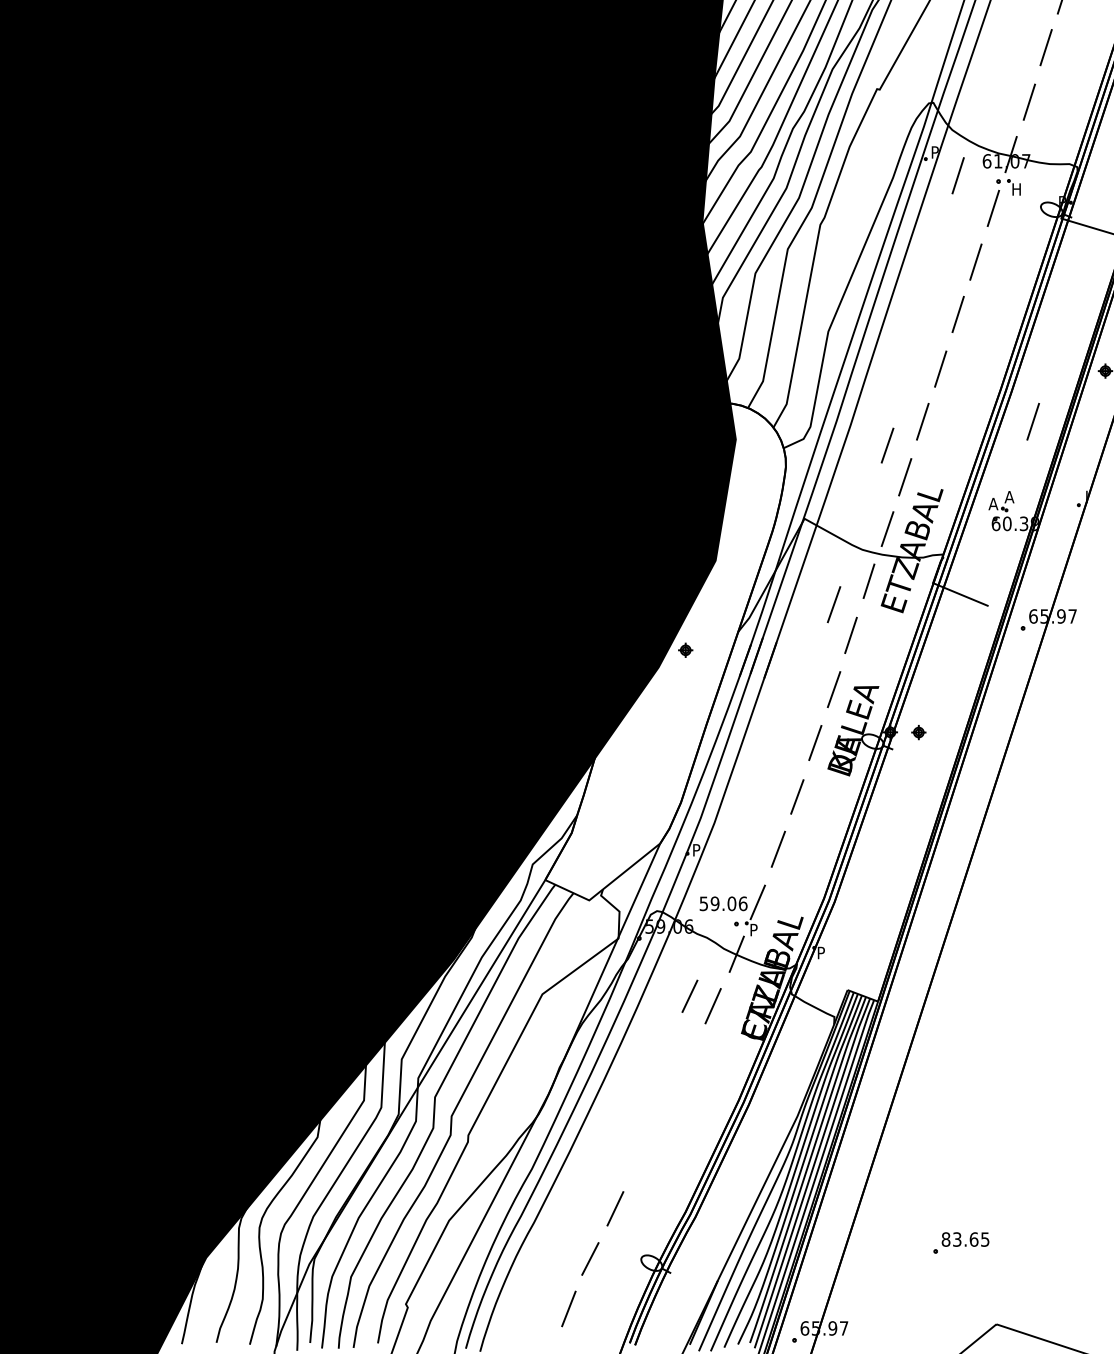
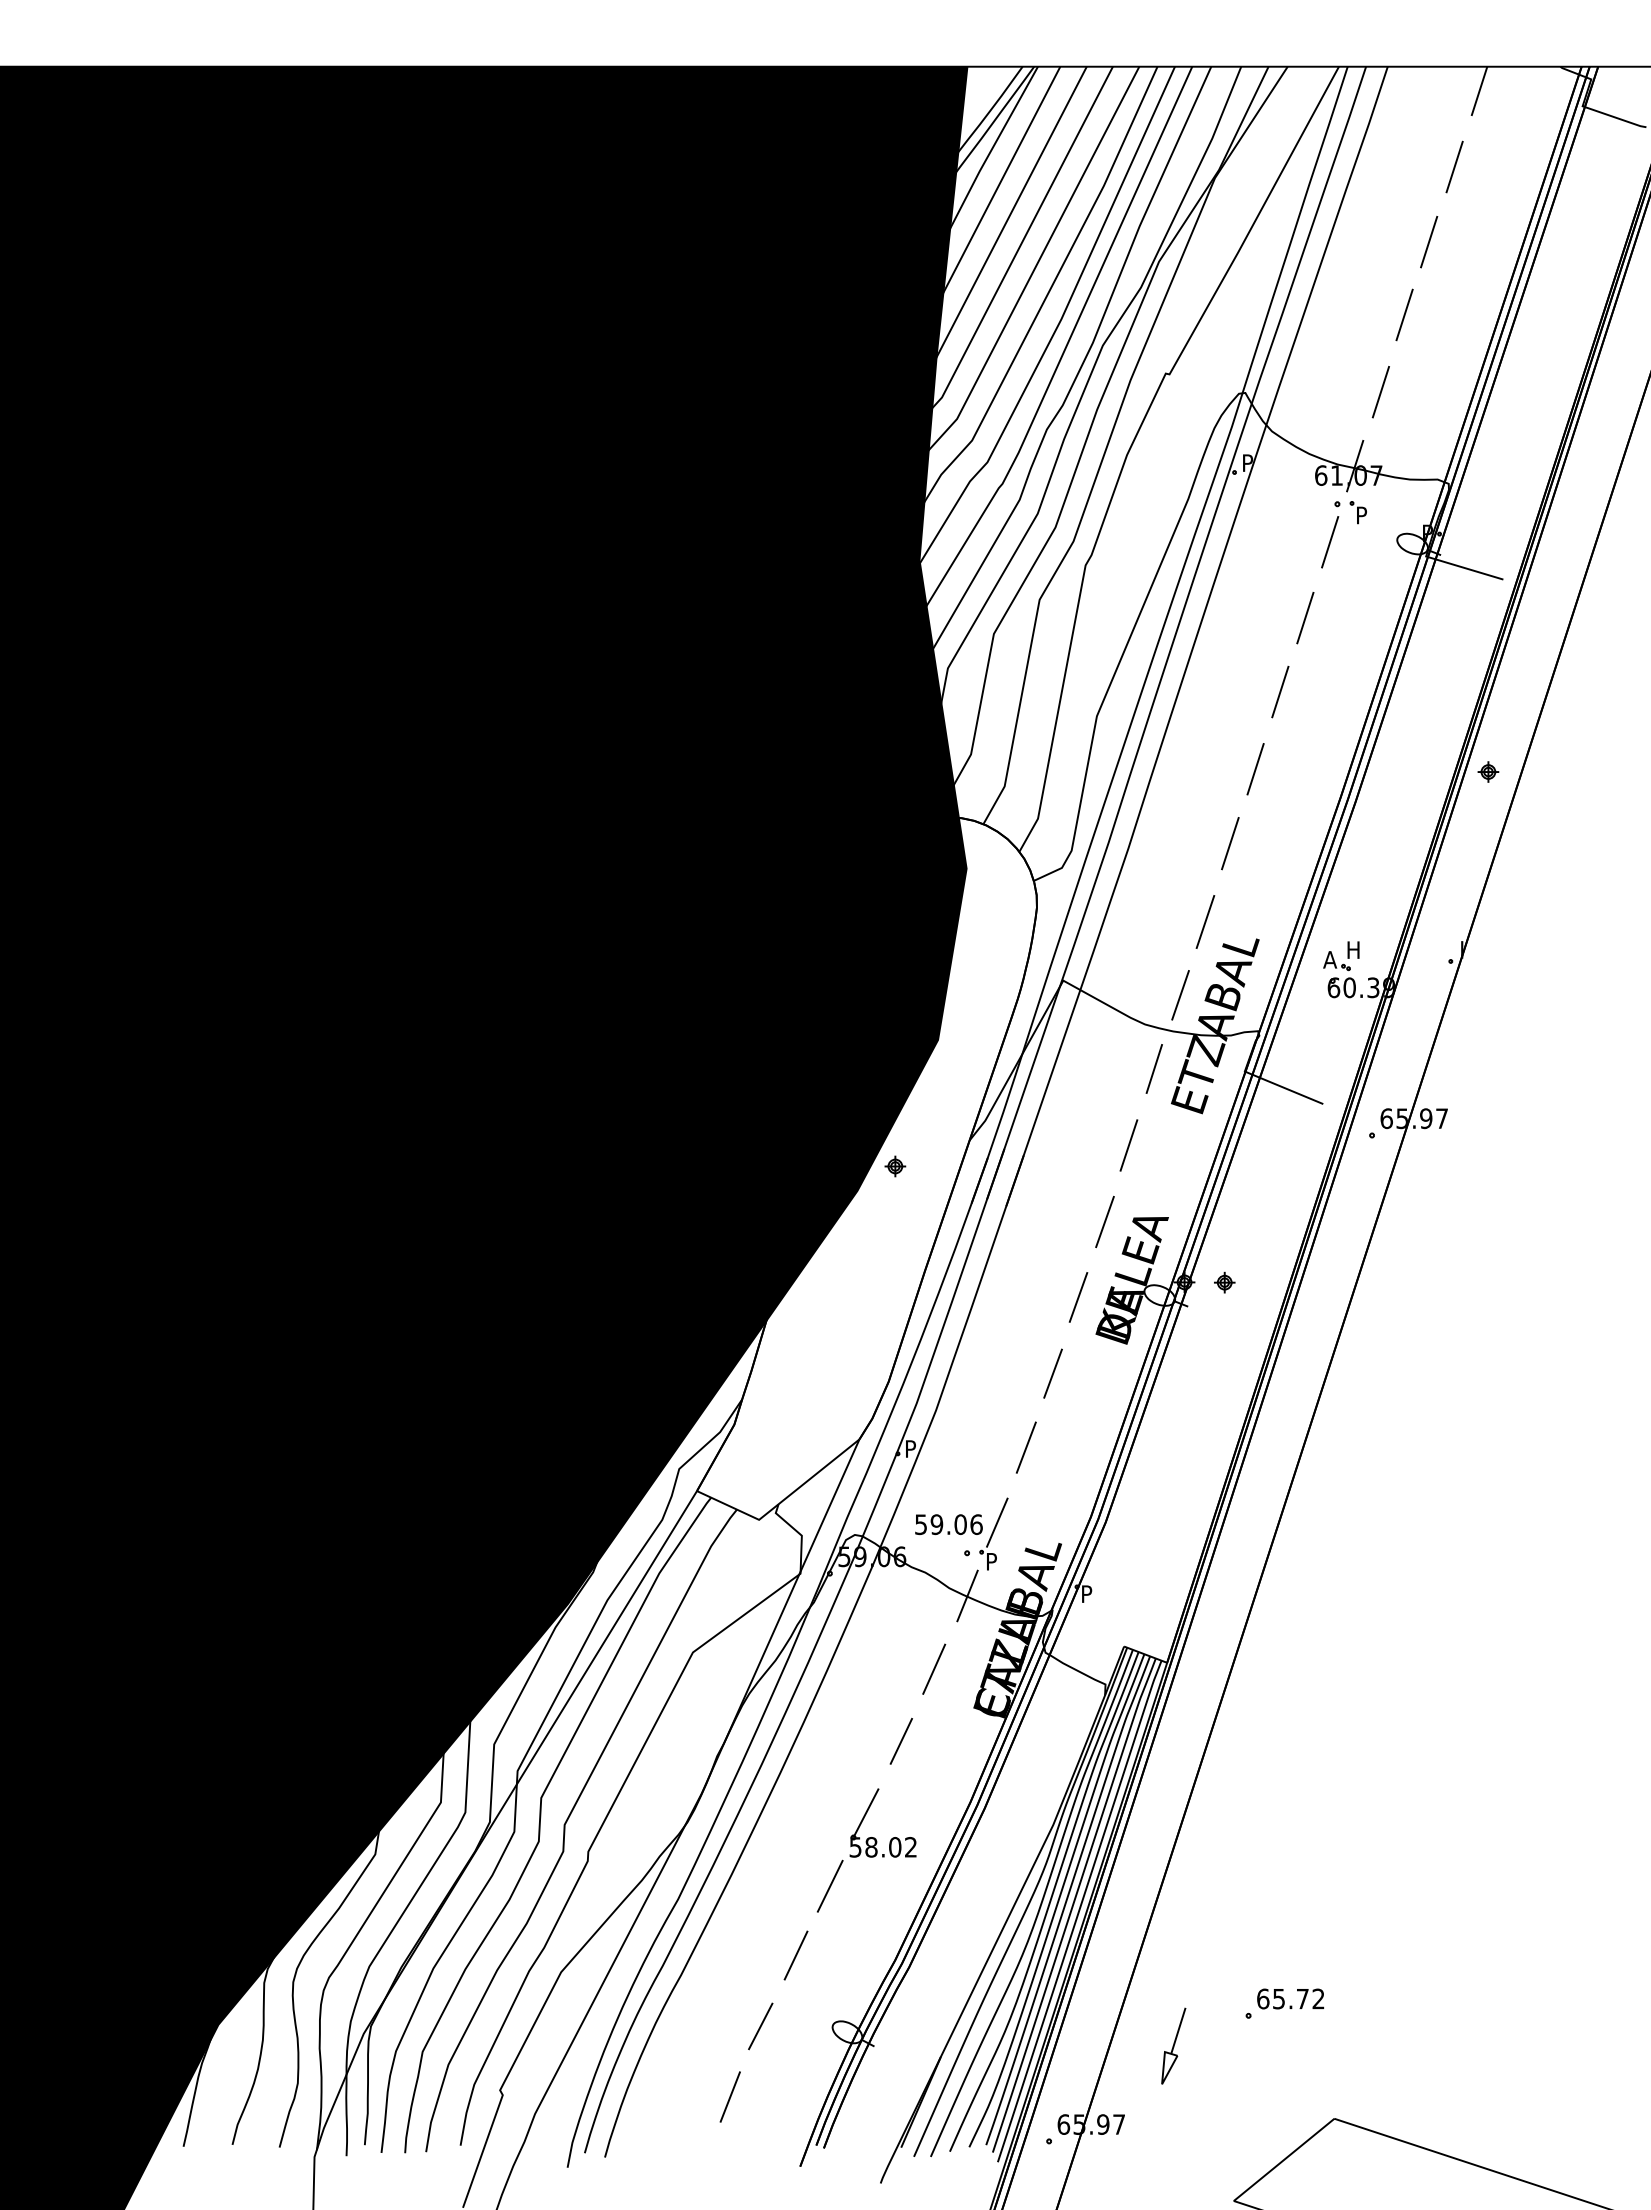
line: (958, 176) -> (1280, 496), removed
text: (1017, 189) -> (1363, 515), H -> P
line: (1033, 421) -> (1386, 843), removed
line: (887, 445) -> (1180, 877), removed
text: (1009, 496) -> (1352, 949), A -> H
line: (833, 605) -> (1104, 1102), removed
line: (689, 995) -> (900, 1740), moved
part: (665, 1134) -> (866, 1850), added
text: (965, 1239) -> (1290, 1998), 83.65 -> 65.72
part: (882, 1272) -> (1173, 2045), added

